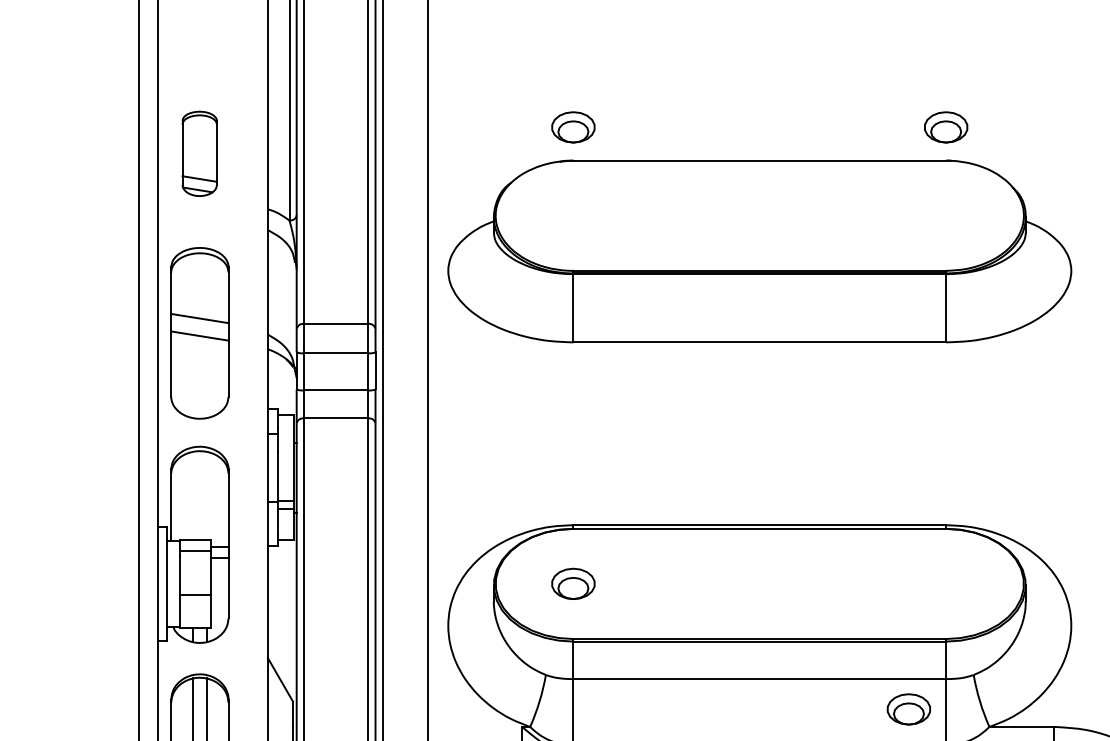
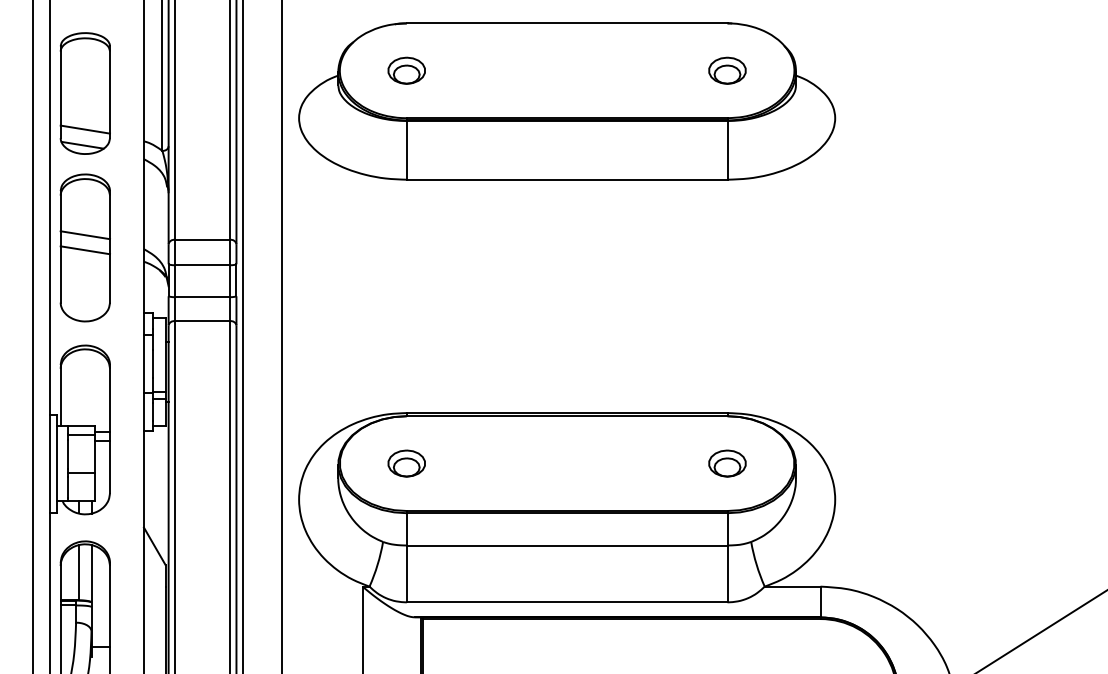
part: (198, 153) -> (84, 93), size x1.67
part: (760, 251) -> (567, 101), moved
part: (908, 709) -> (727, 463), moved

